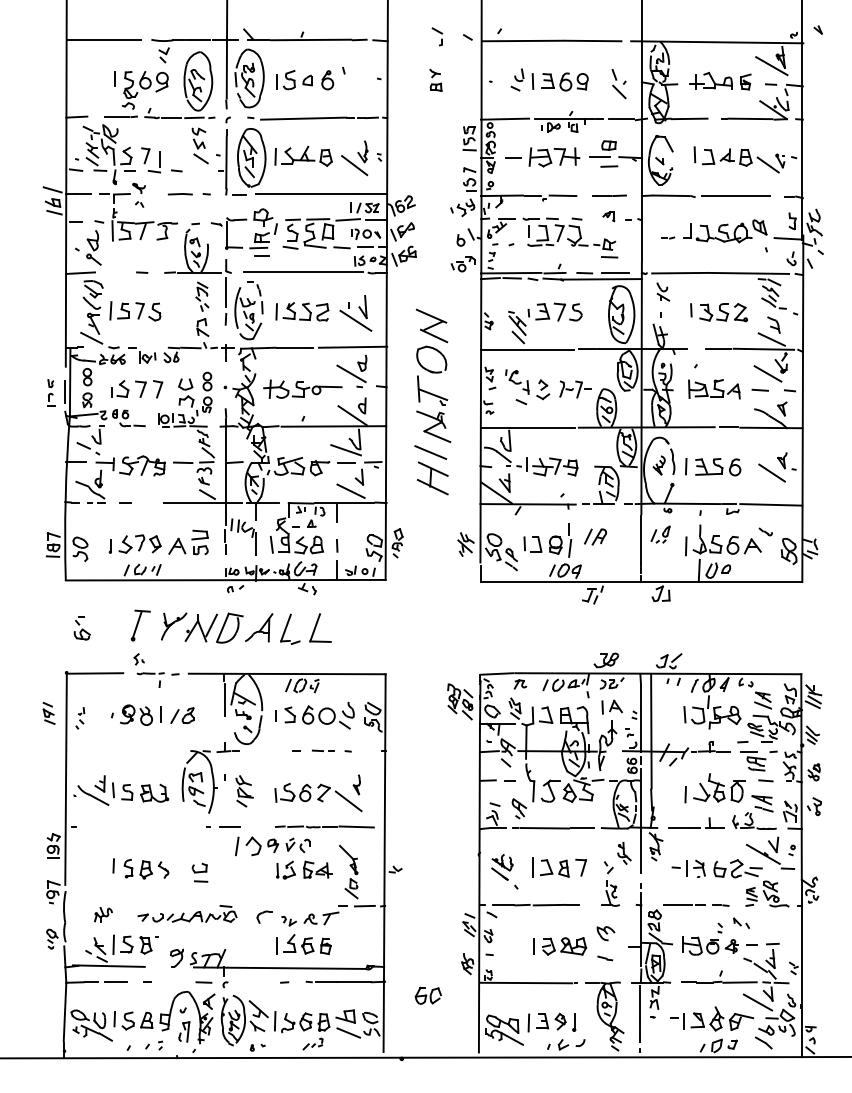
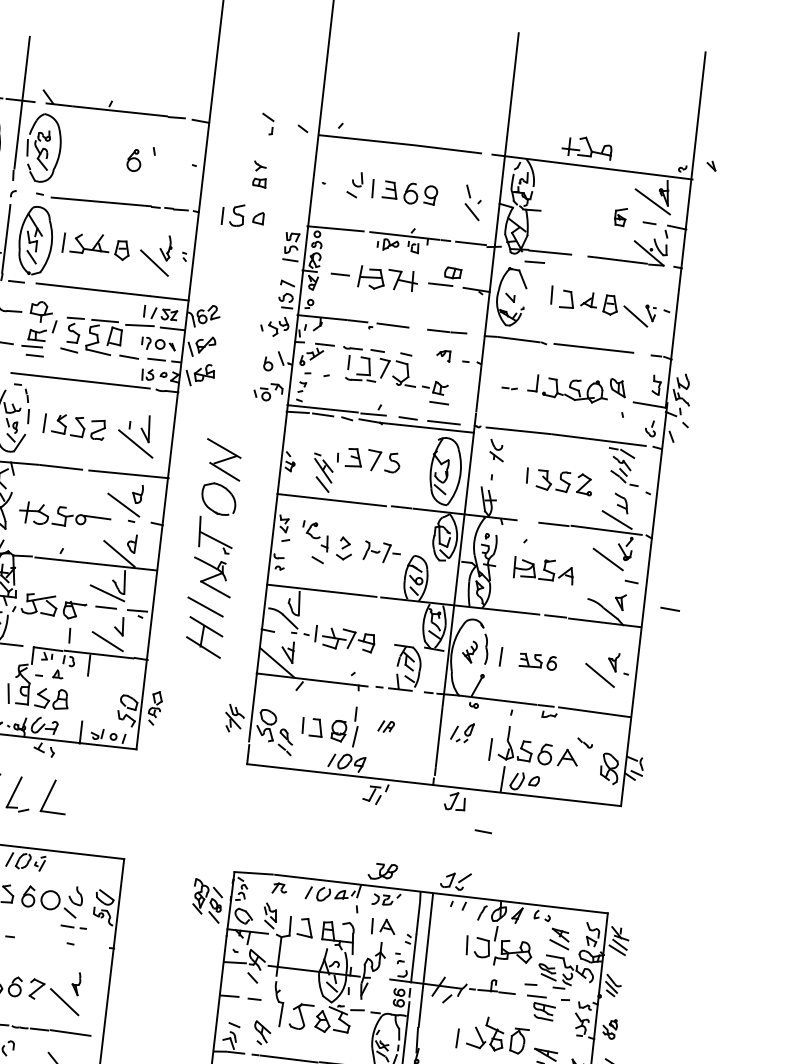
part: (294, 80) -> (243, 216), moved
part: (710, 80) -> (586, 146), moved
line: (609, 166) -> (535, 262), moved
line: (759, 389) -> (669, 608), moved
part: (718, 467) -> (538, 661), size x0.7
part: (595, 536) -> (386, 726), size x0.6
line: (337, 545) -> (70, 635), moved
line: (323, 750) -> (74, 926), moved
line: (765, 780) -> (482, 831), moved

